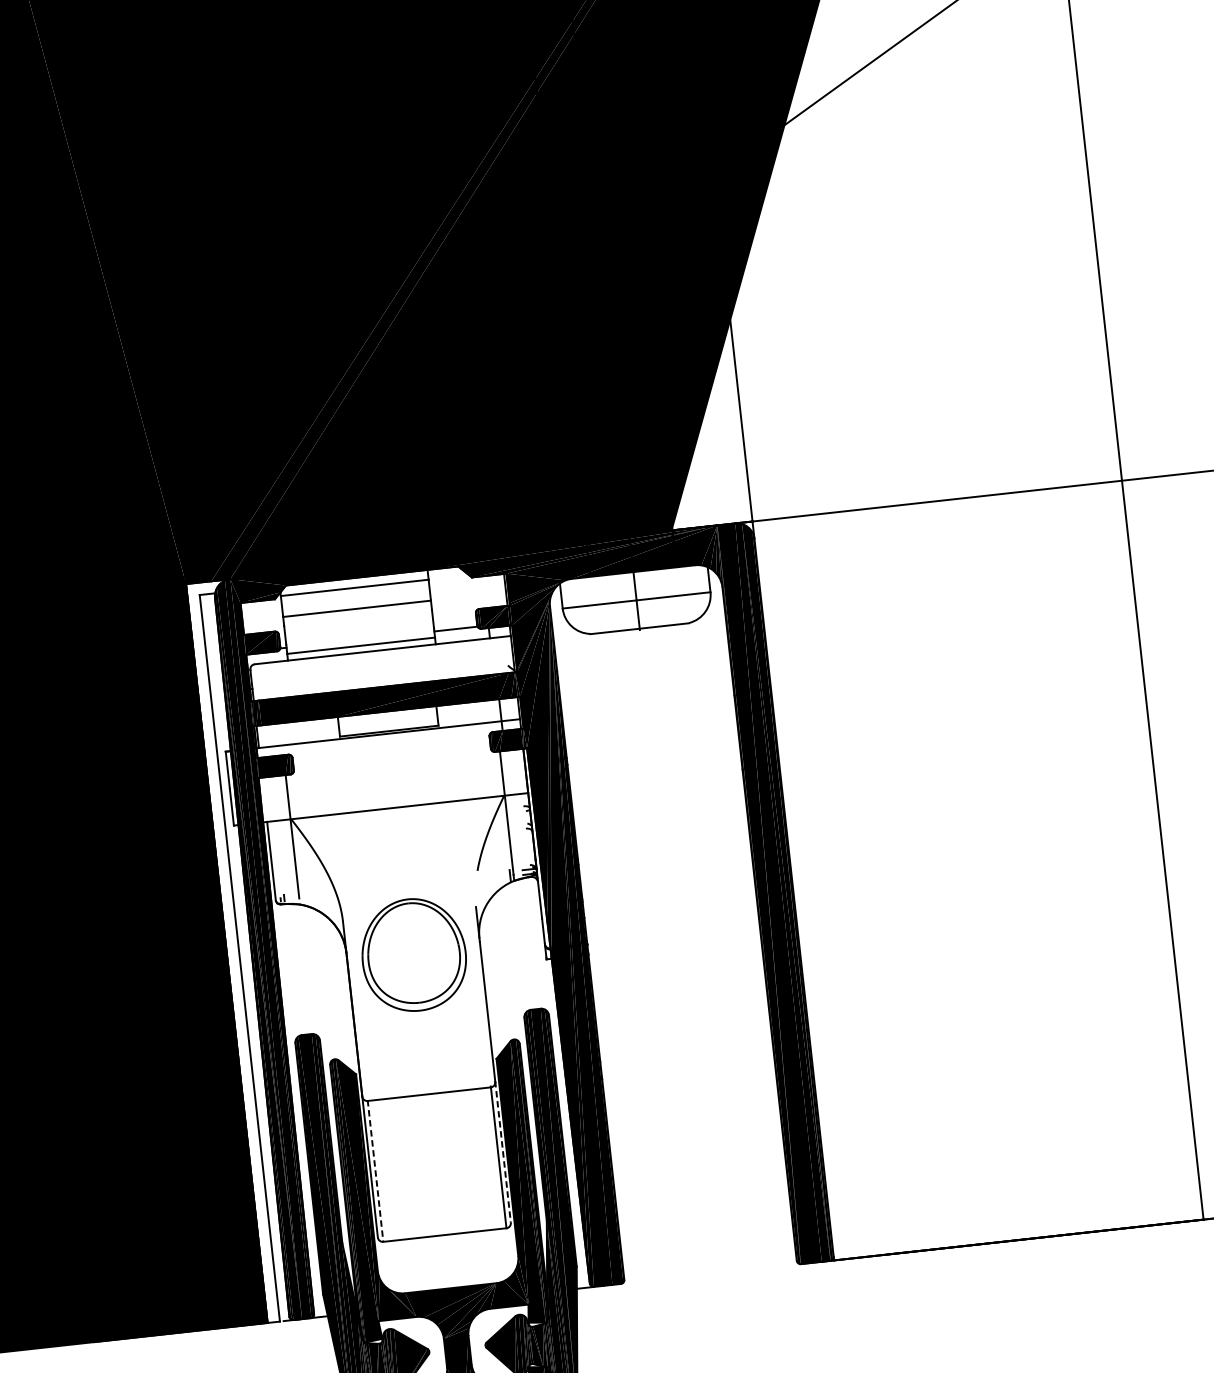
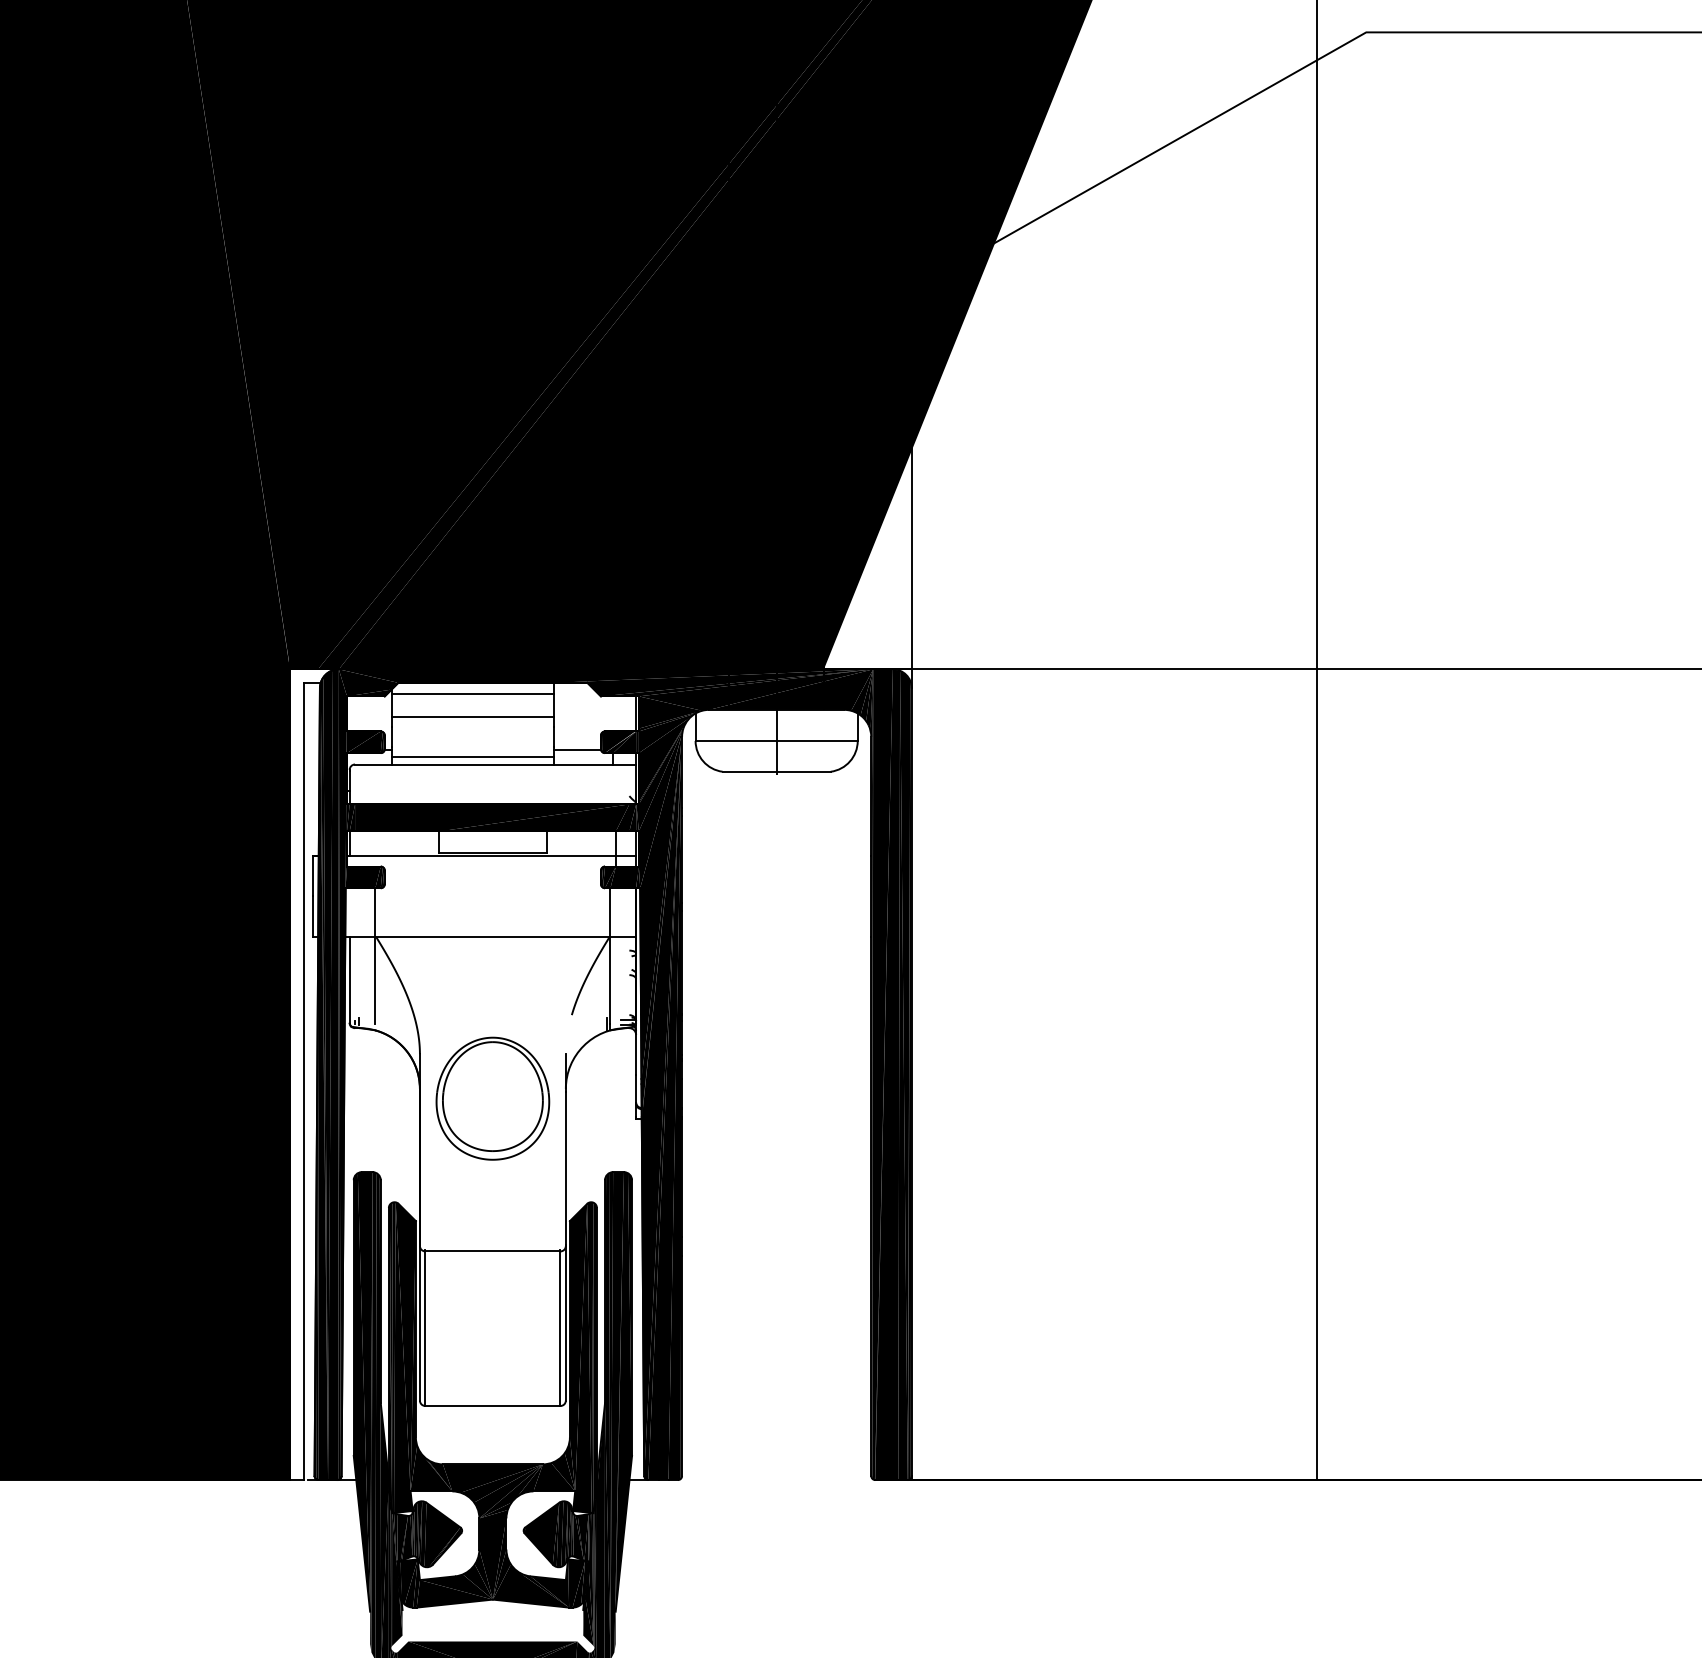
line: (502, 1151) -> (565, 1322), dashed -> solid
line: (375, 1171) -> (425, 1328), dashed -> solid

